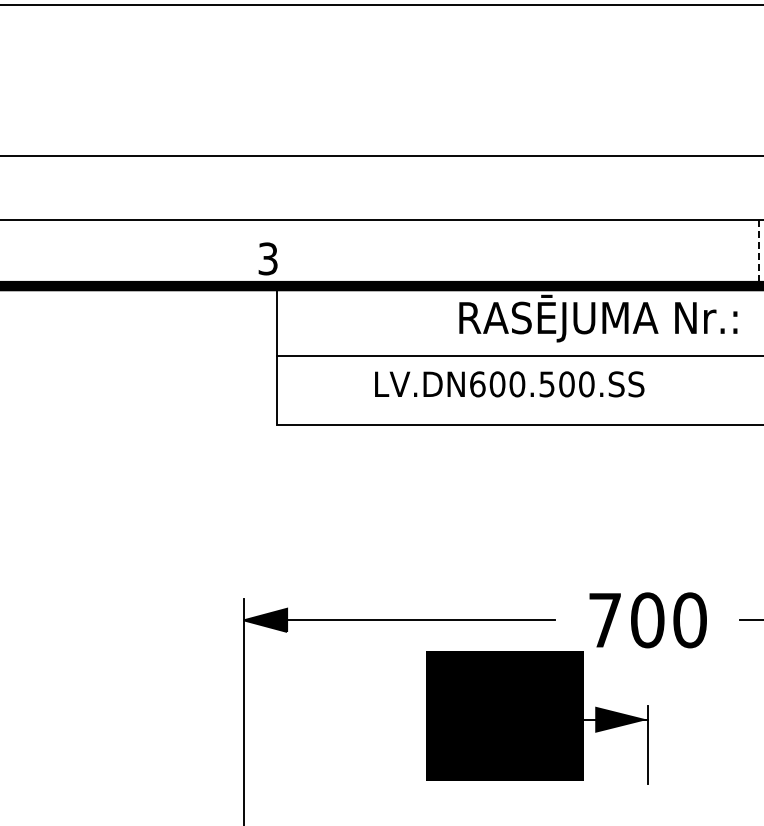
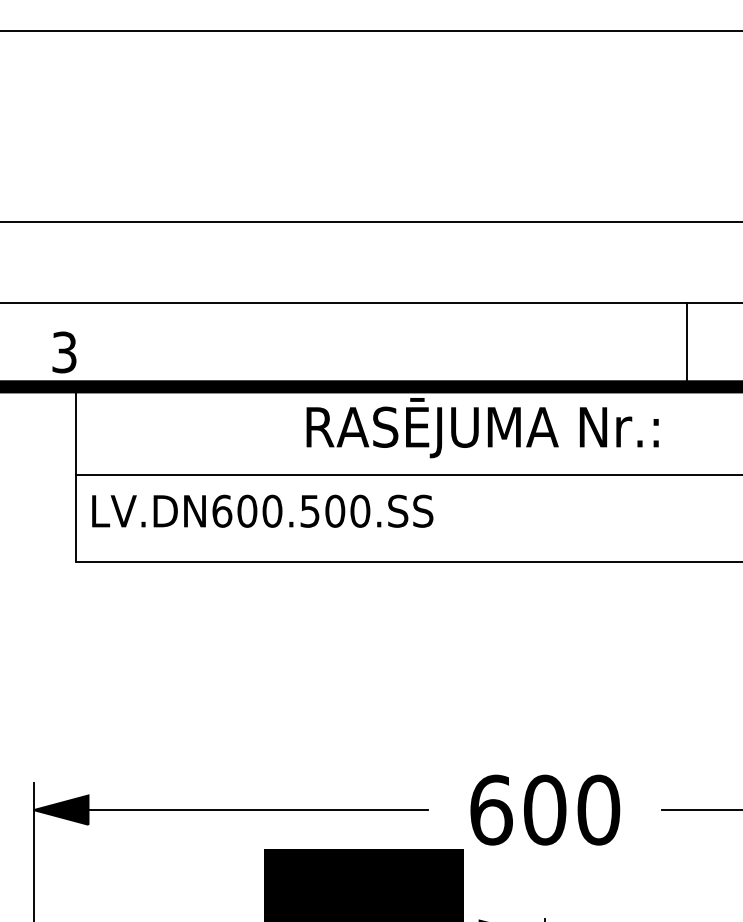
line: (759, 251) -> (686, 343), dashed -> solid
text: (509, 384) -> (262, 511), moved
text: (605, 620) -> (491, 810), 700 -> 600

